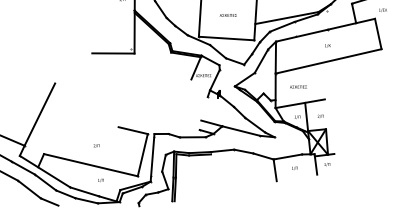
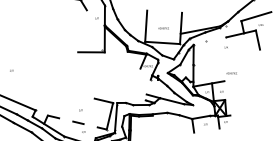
line: (301, 34) -> (209, 40), removed
line: (328, 60) -> (226, 56), removed
text: (297, 87) -> (231, 73), moved
line: (38, 114) -> (44, 90), removed
line: (91, 165) -> (77, 122), solid -> dashed

